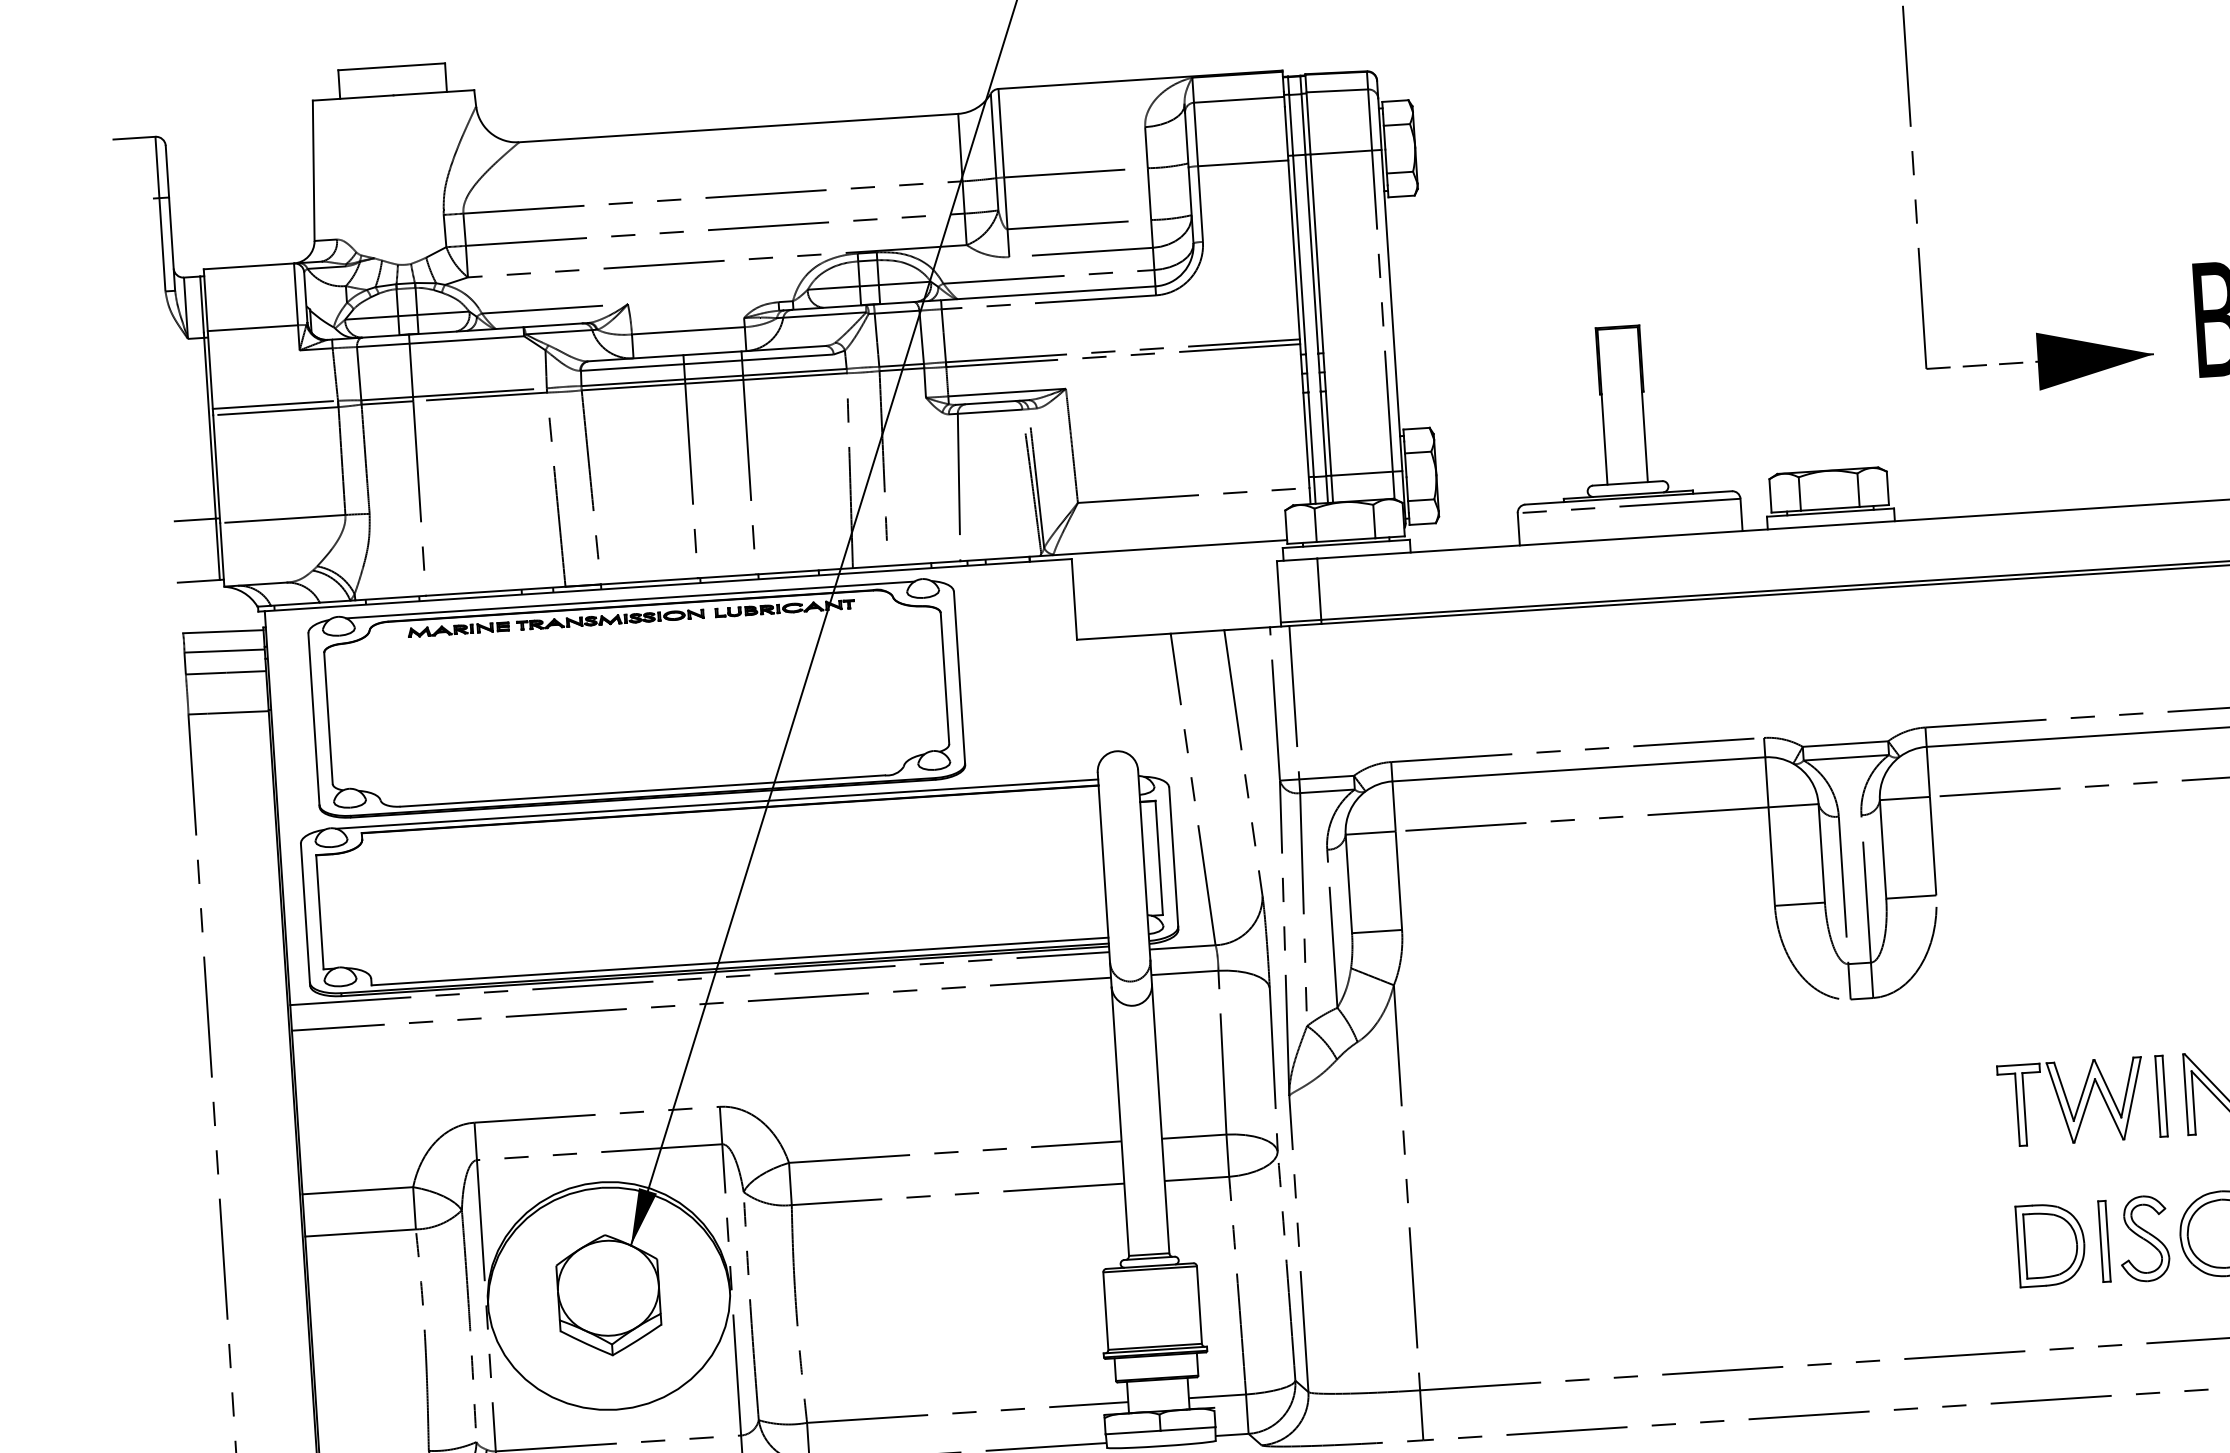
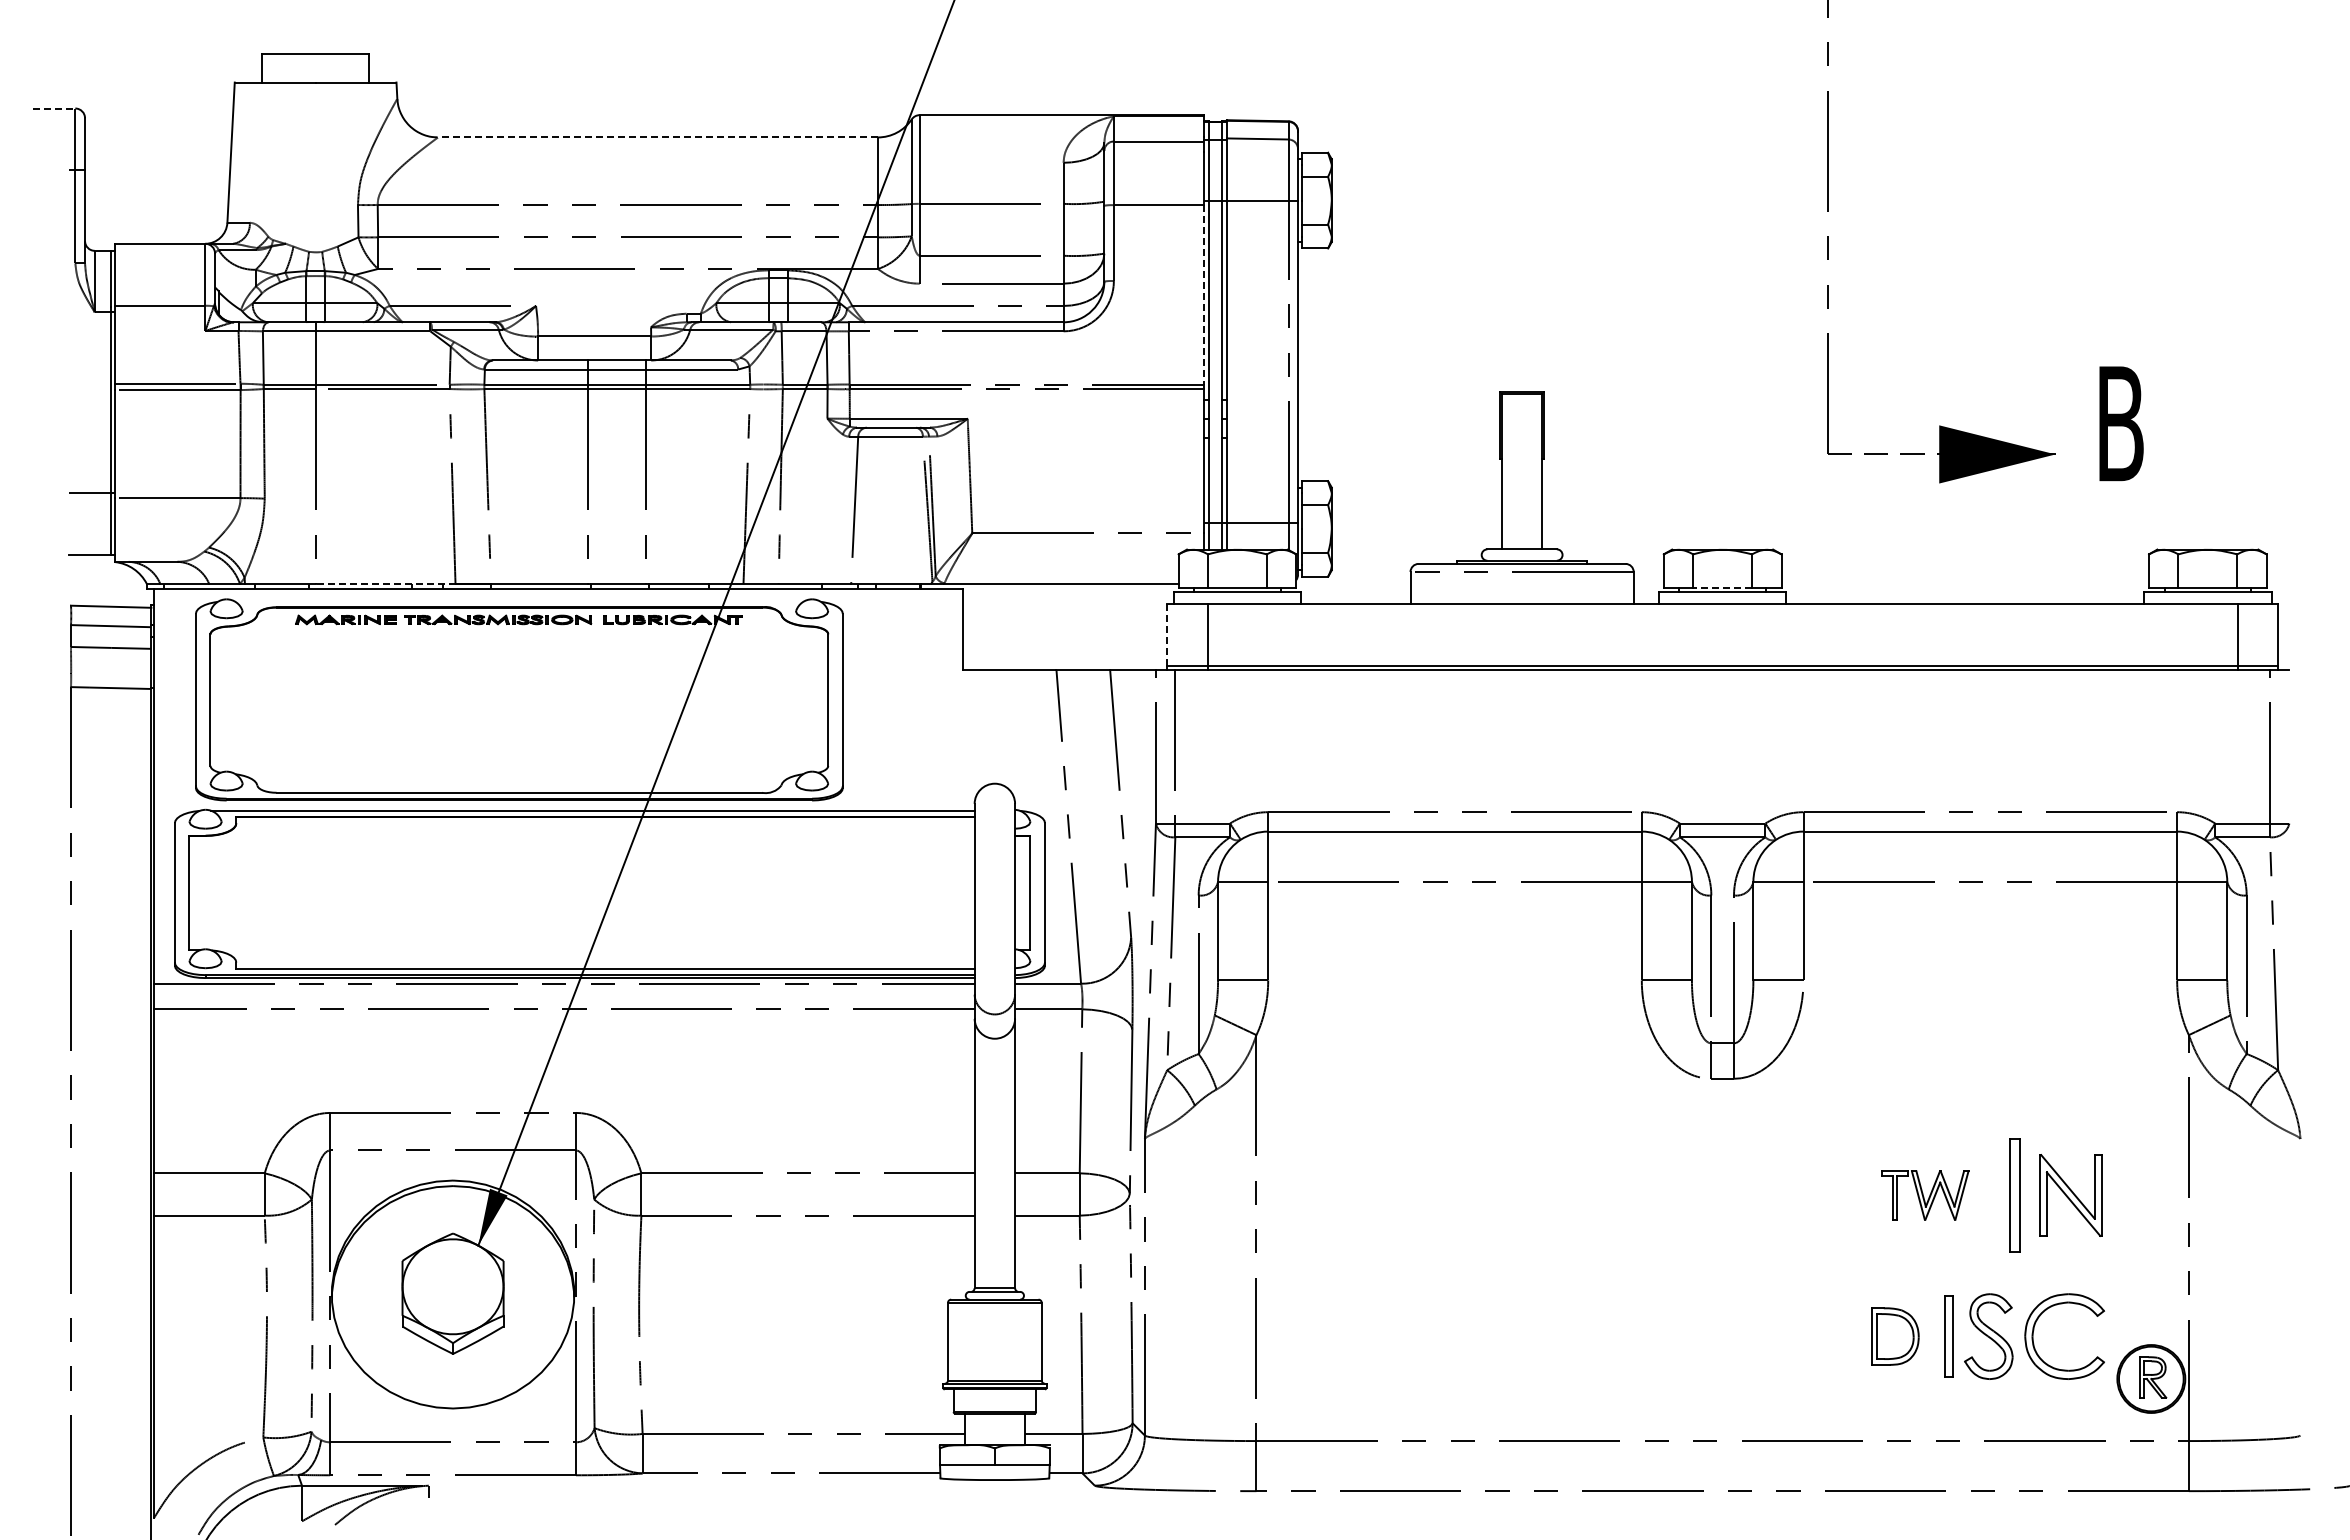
line: (738, 128) -> (657, 137), solid -> dashed
line: (134, 138) -> (54, 108), solid -> dashed
line: (1294, 249) -> (1204, 294), solid -> dashed
line: (1830, 508) -> (1722, 587), solid -> dashed
line: (495, 590) -> (385, 583), solid -> dashed
line: (1279, 592) -> (1167, 635), solid -> dashed
line: (630, 600) -> (519, 601), removed
part: (2161, 1096) -> (2015, 1195), size x1.4
part: (2071, 1102) -> (1925, 1195), size x0.6
part: (2051, 1244) -> (1895, 1336), size x0.7

